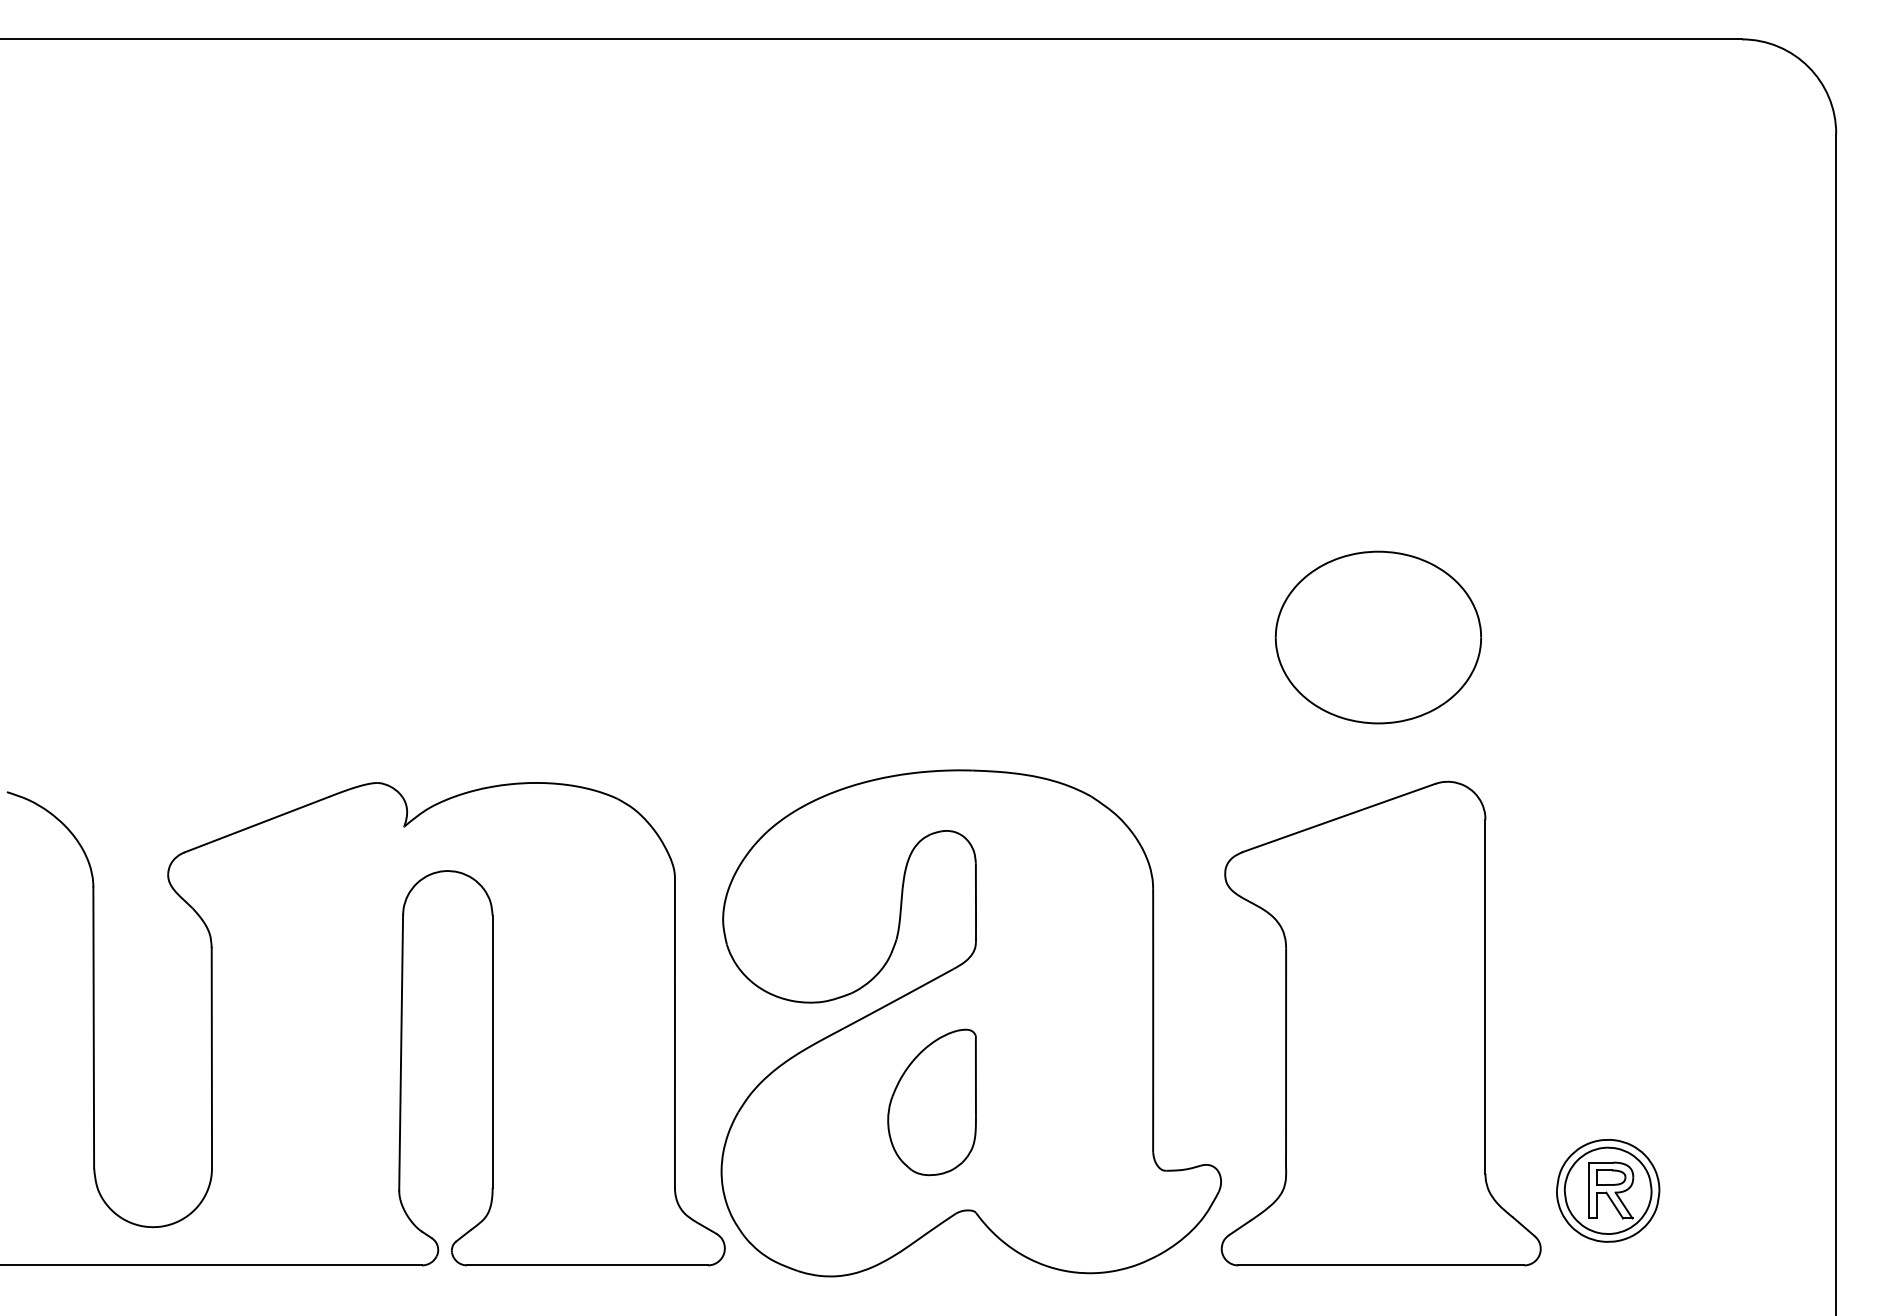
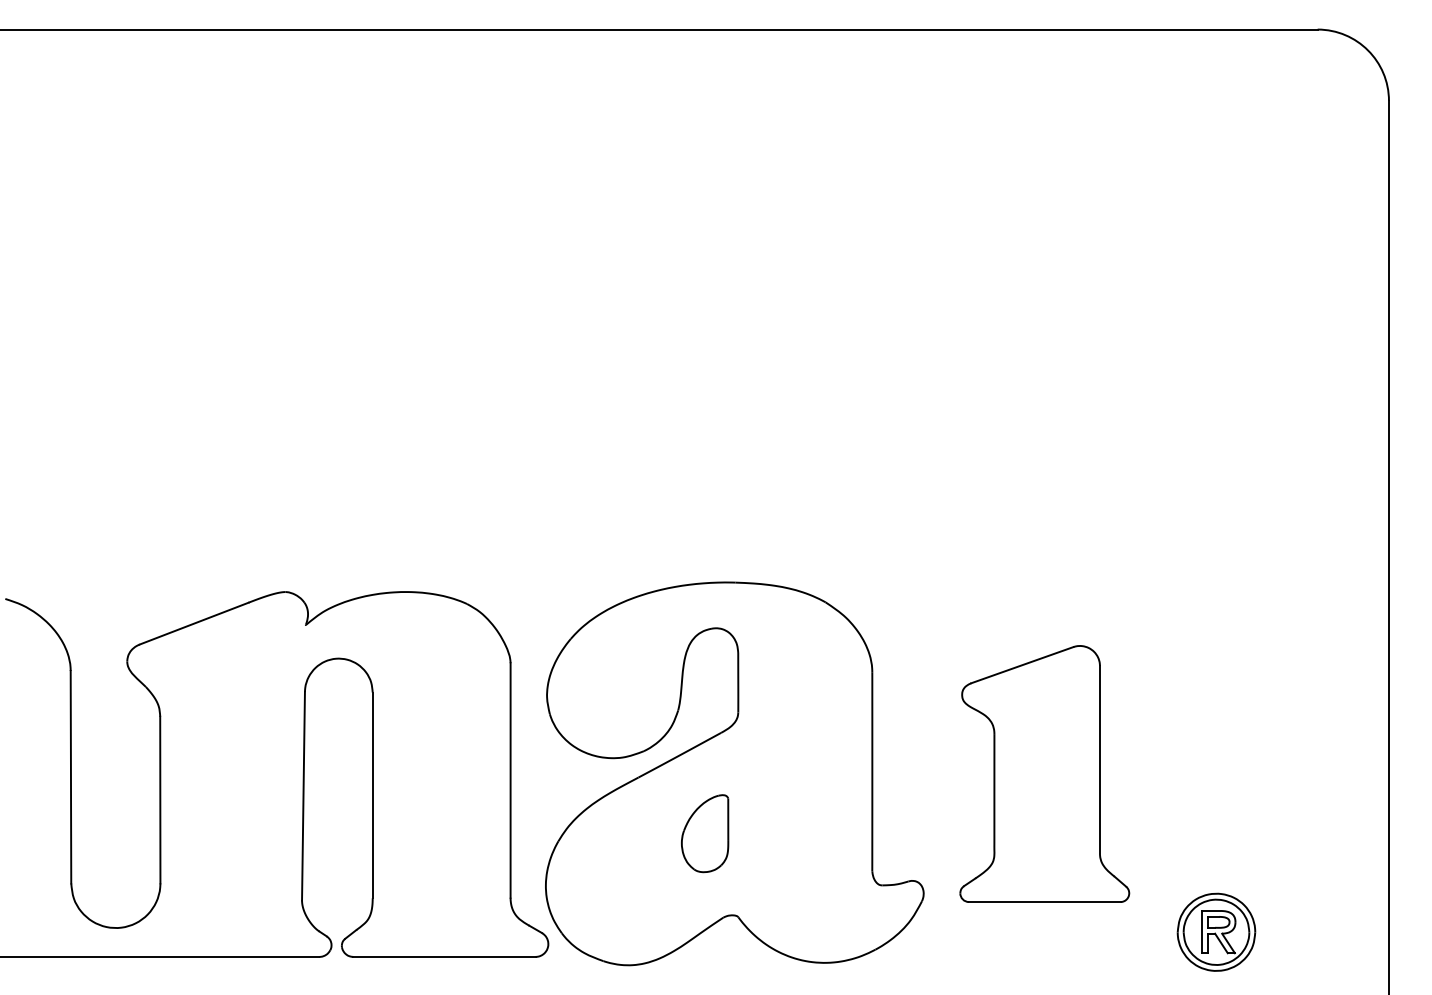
part: (1377, 637) -> (1042, 481), removed
part: (1380, 1023) -> (1044, 773), size x0.7
part: (931, 1102) -> (704, 833), size x0.7
part: (1608, 1190) -> (1216, 932), moved

